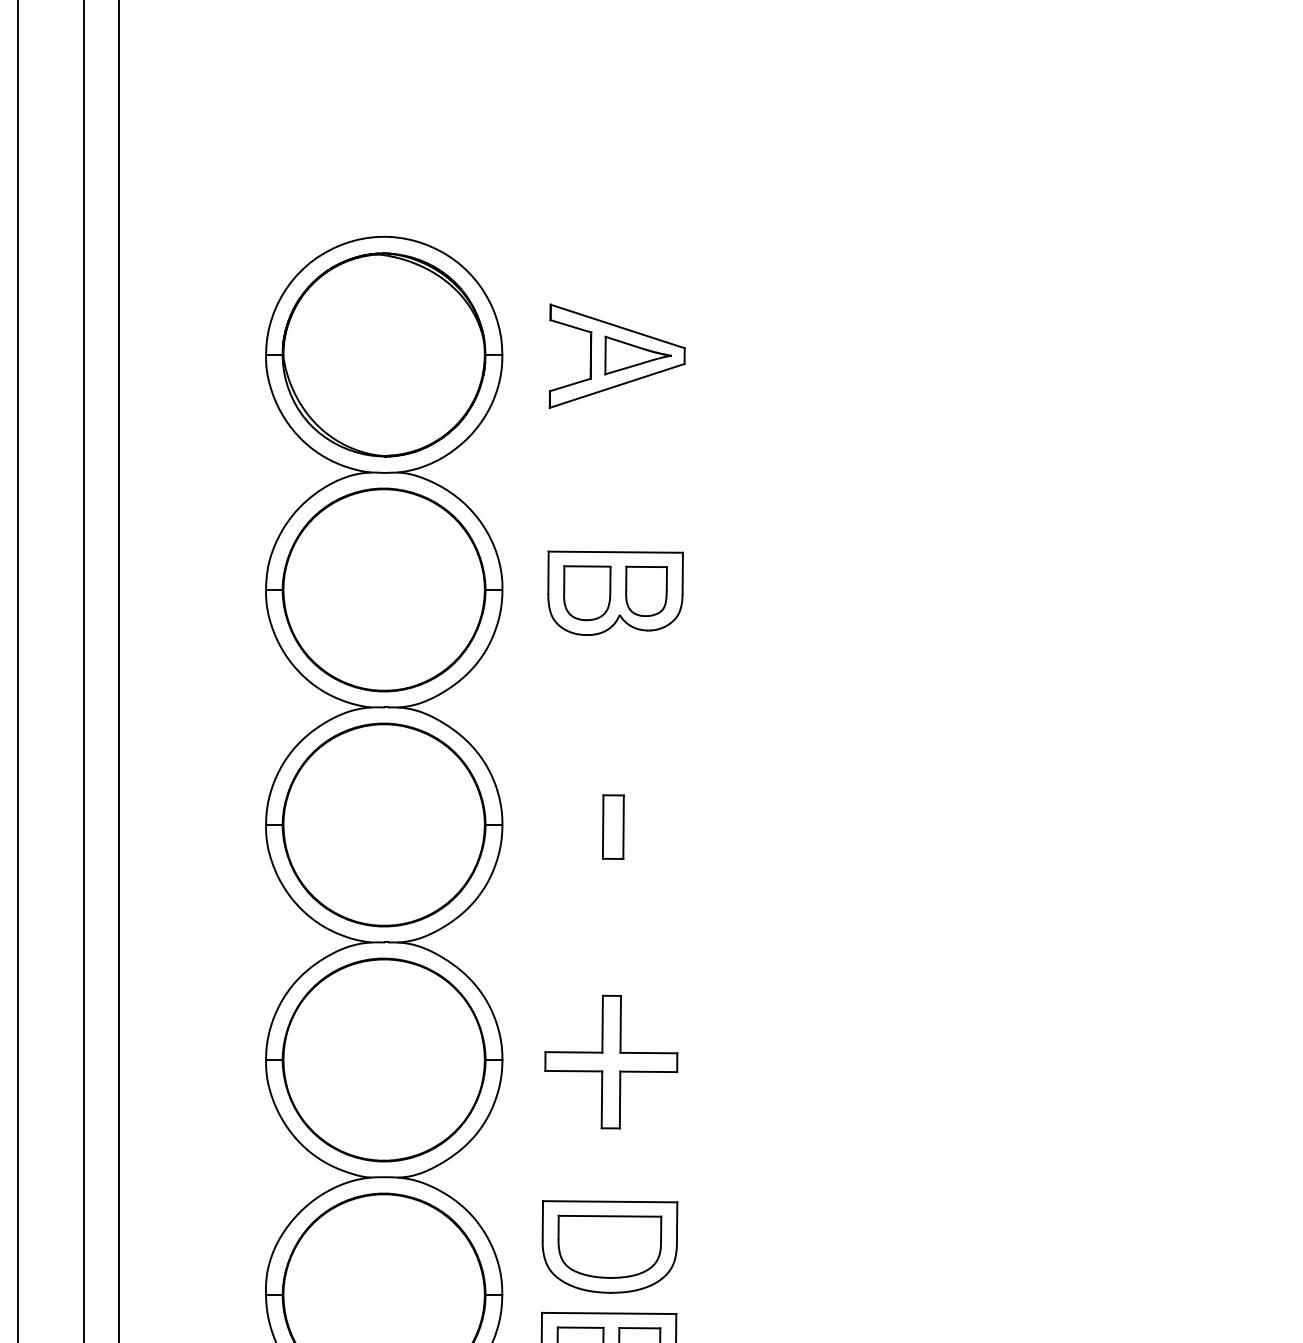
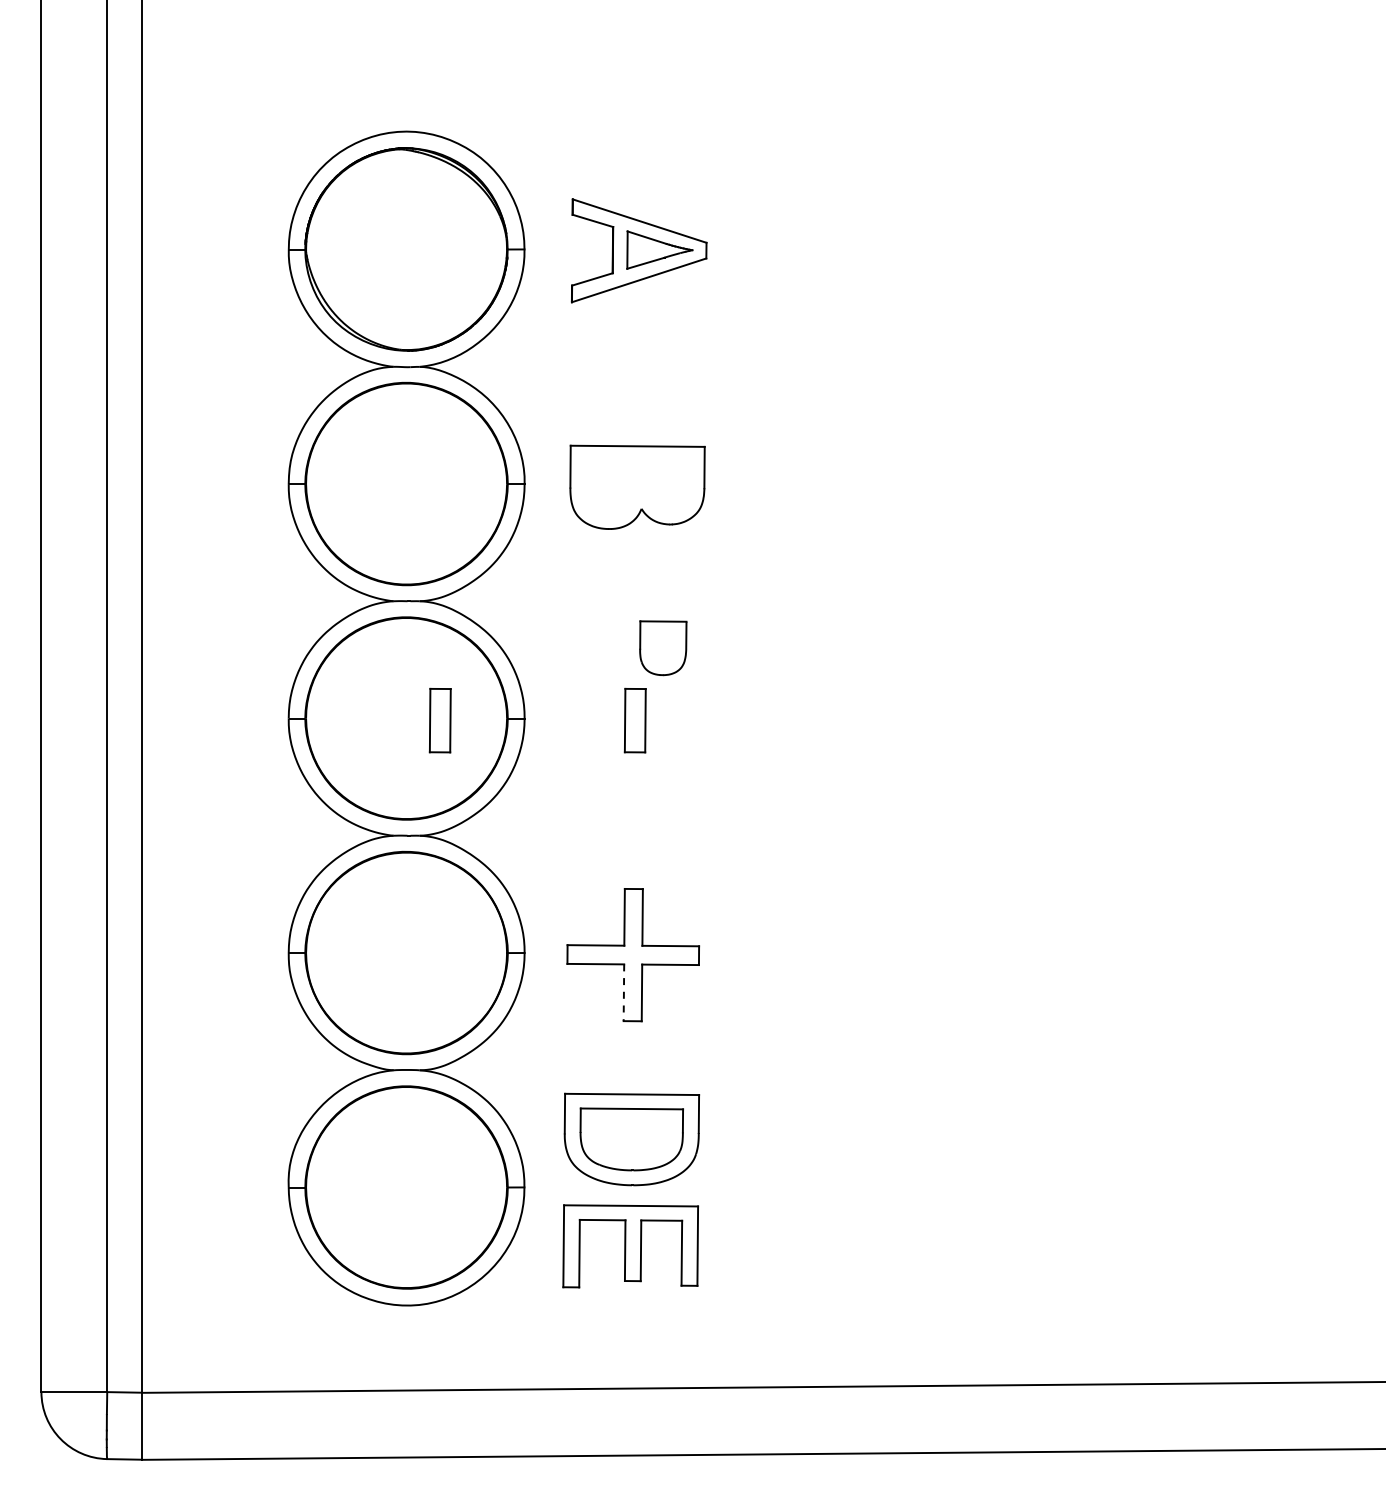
part: (646, 590) -> (668, 484), removed
part: (587, 593) -> (663, 648), moved
part: (417, 826) -> (439, 720), added
line: (601, 1100) -> (623, 993), solid -> dashed

